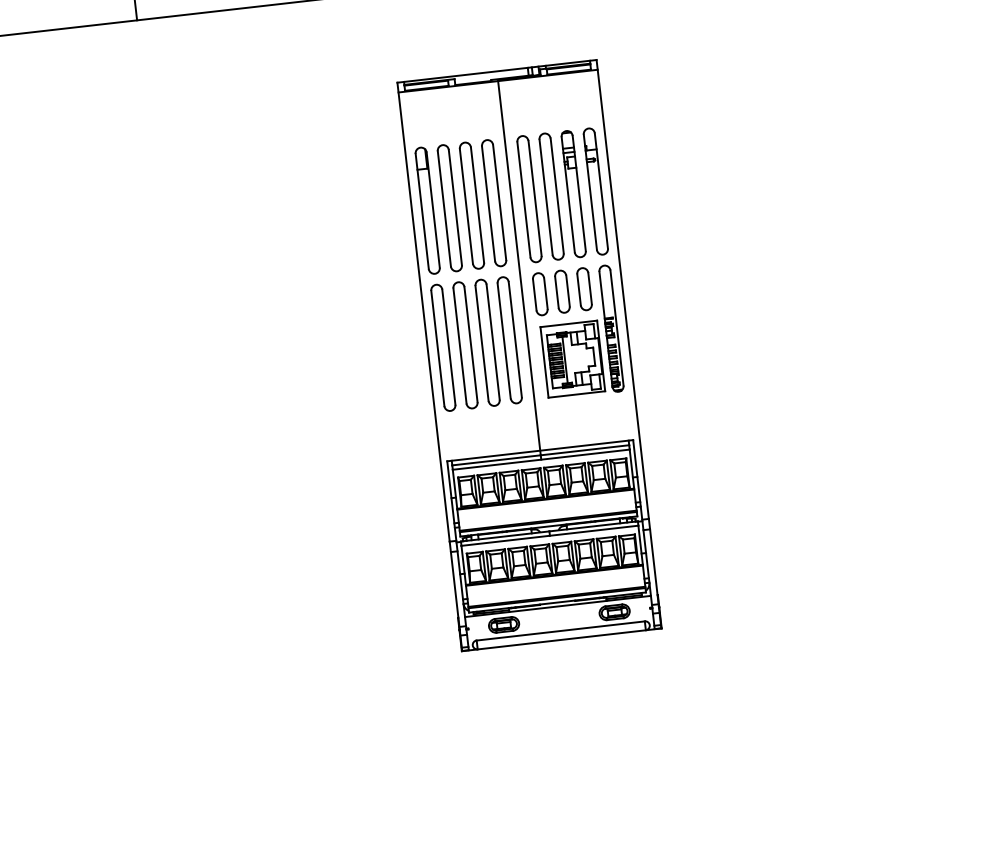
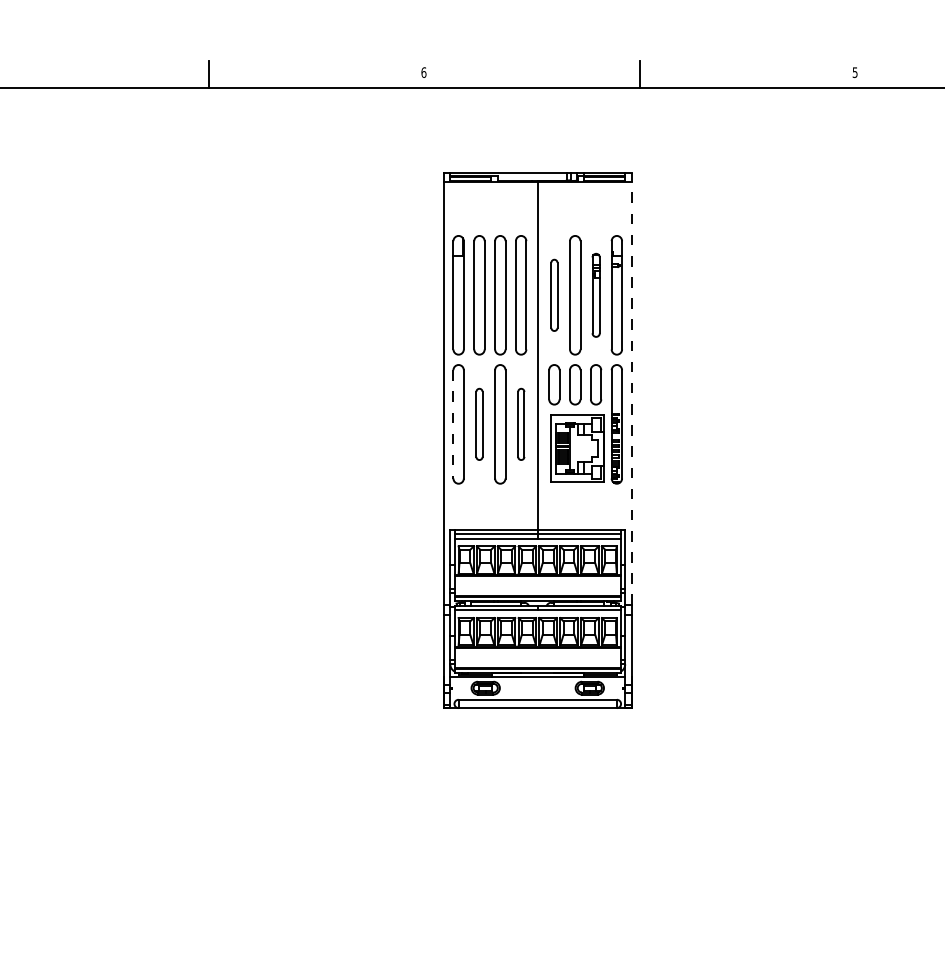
part: (574, 194) -> (596, 295), size x0.7
part: (529, 199) -> (554, 295), size x0.6
line: (622, 289) -> (631, 389), solid -> dashed
part: (510, 340) -> (521, 424), size x0.6
part: (465, 345) -> (479, 424), size x0.6
line: (437, 348) -> (453, 424), solid -> dashed

